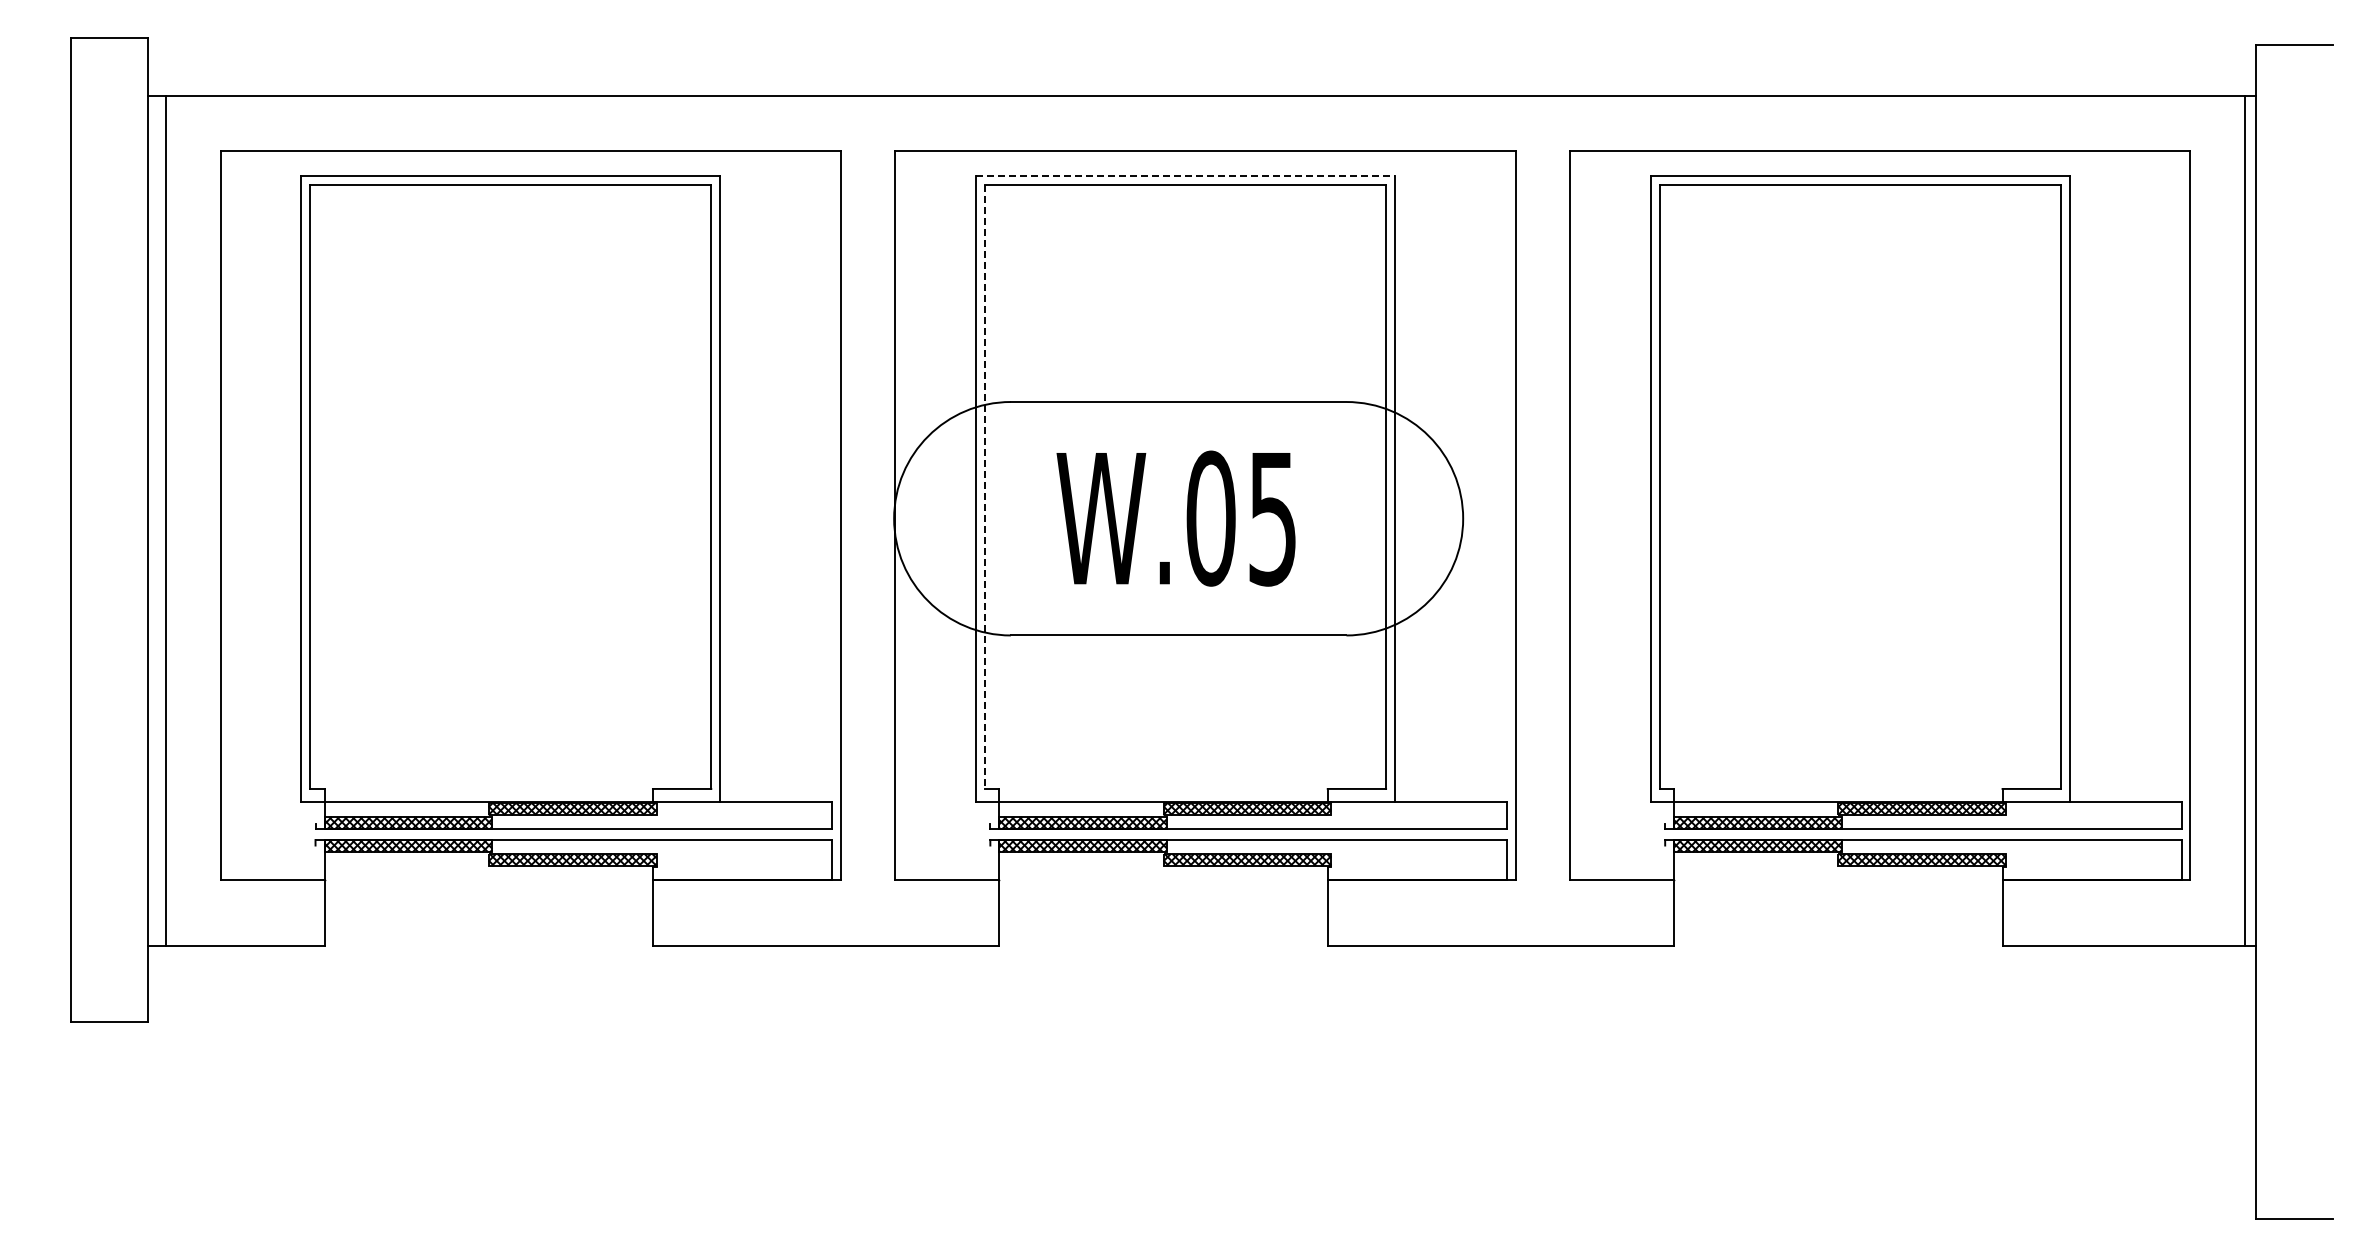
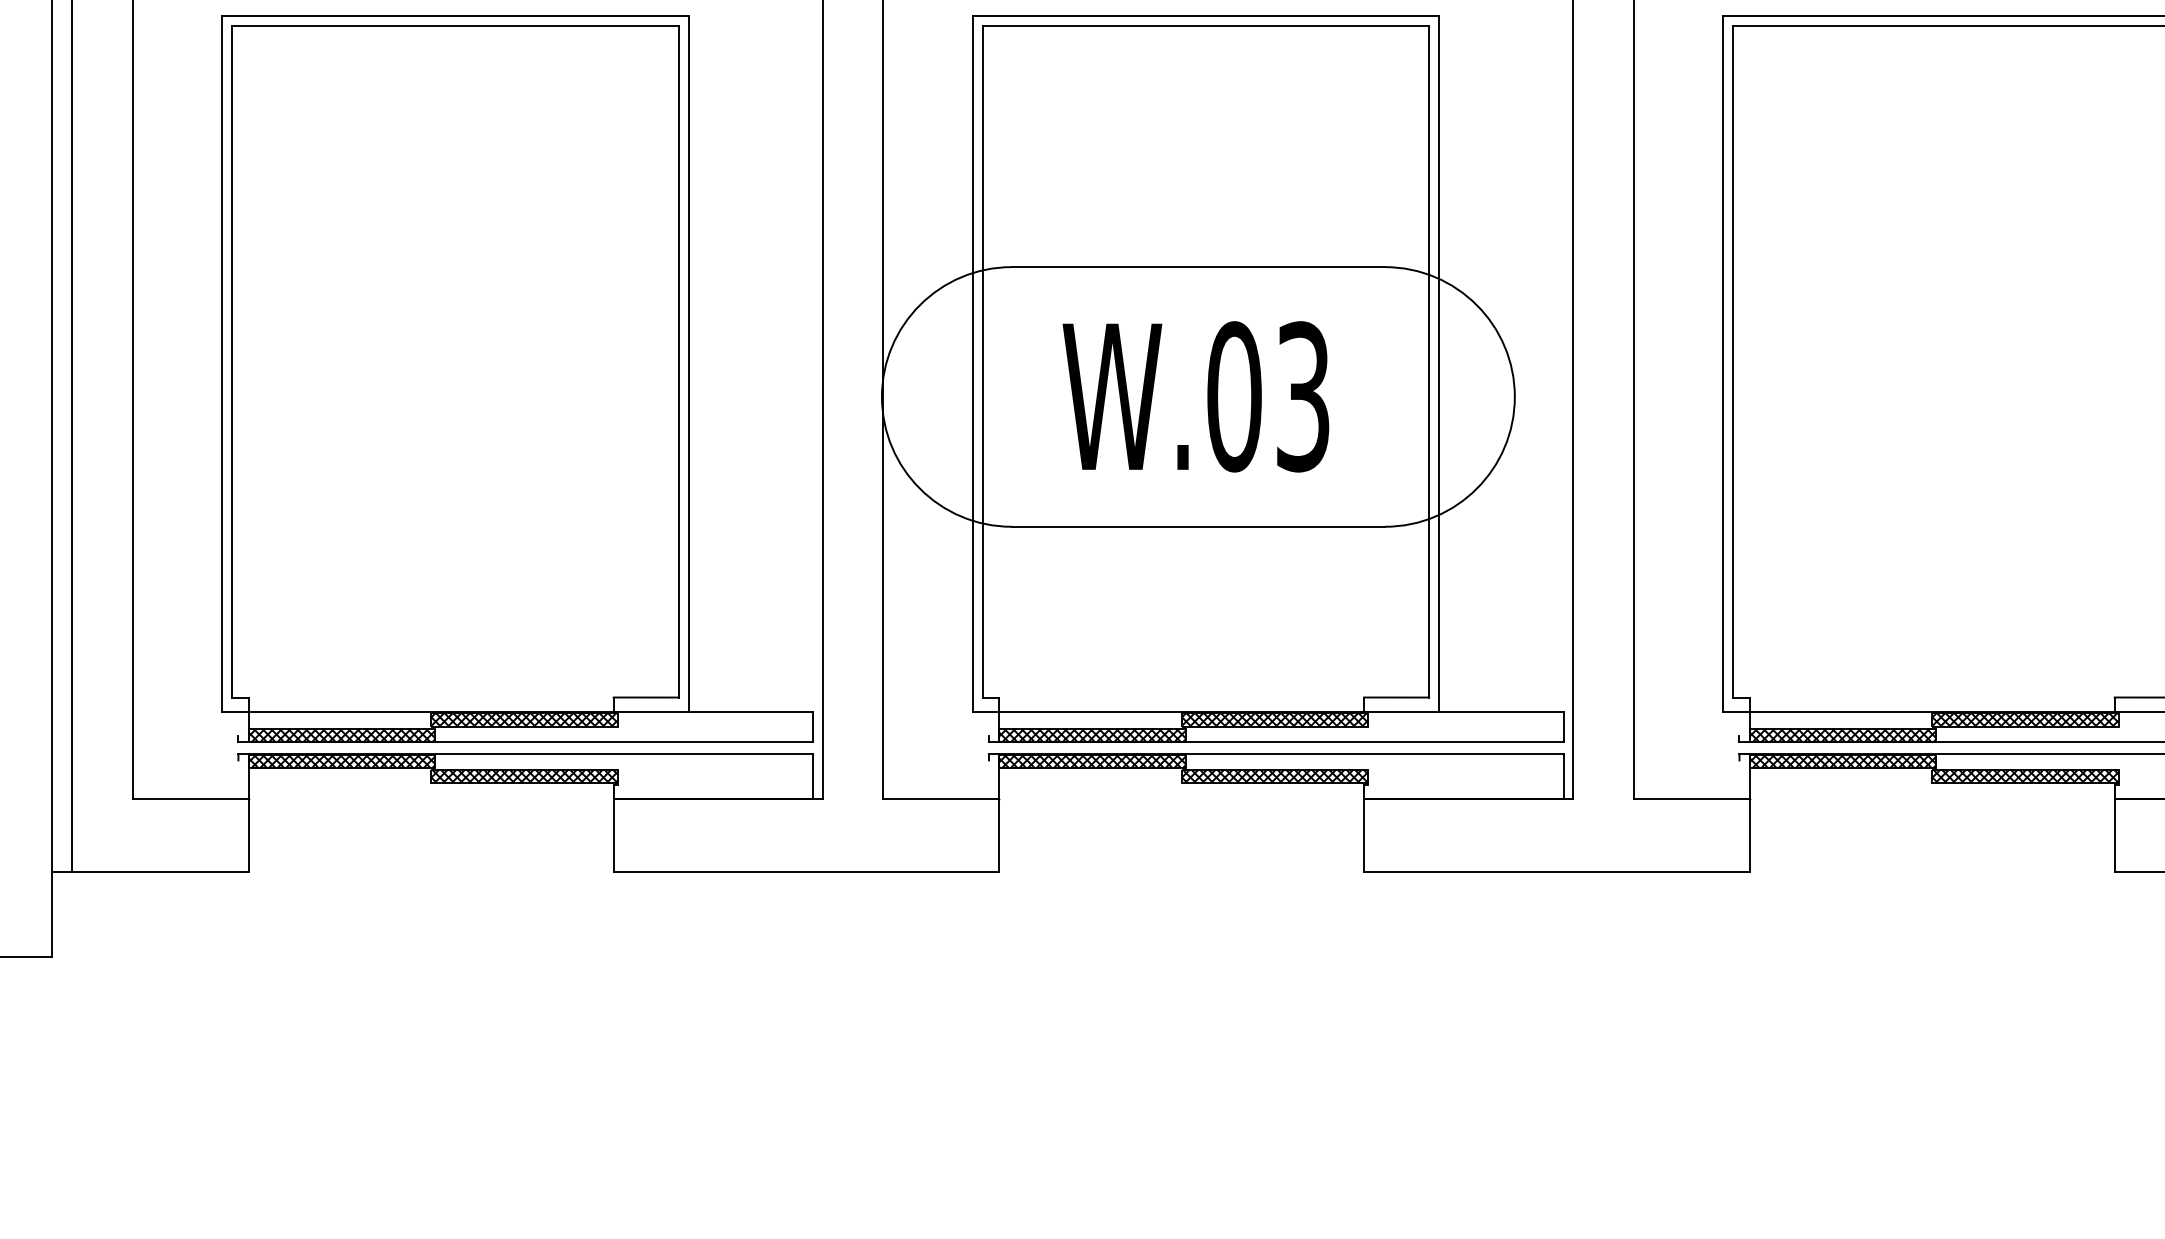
line: (1185, 176) -> (1206, 16), dashed -> solid
line: (984, 487) -> (982, 362), dashed -> solid
text: (1272, 518) -> (1302, 396), W.05 -> W.03

